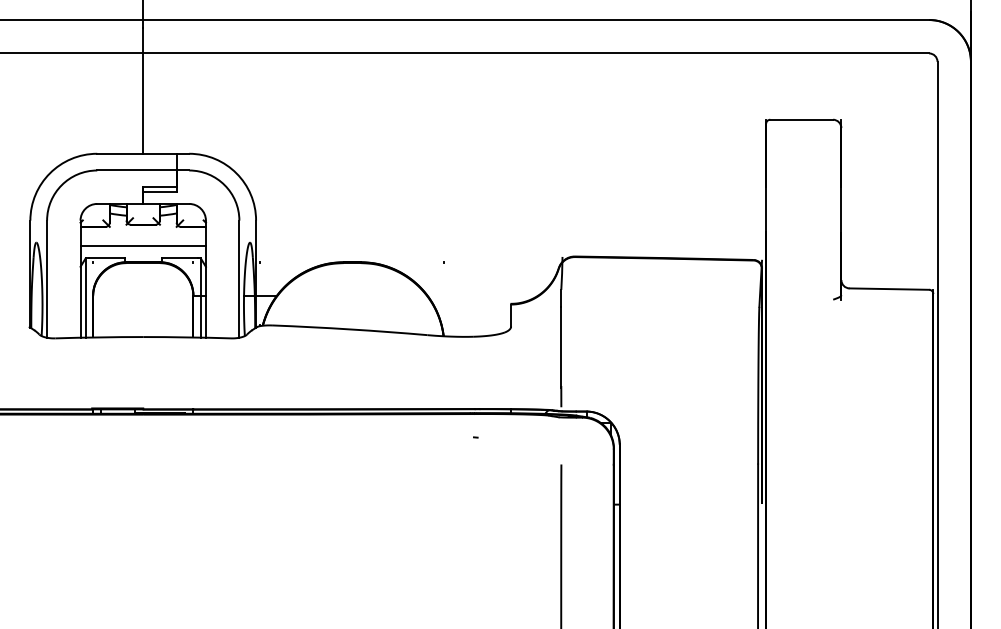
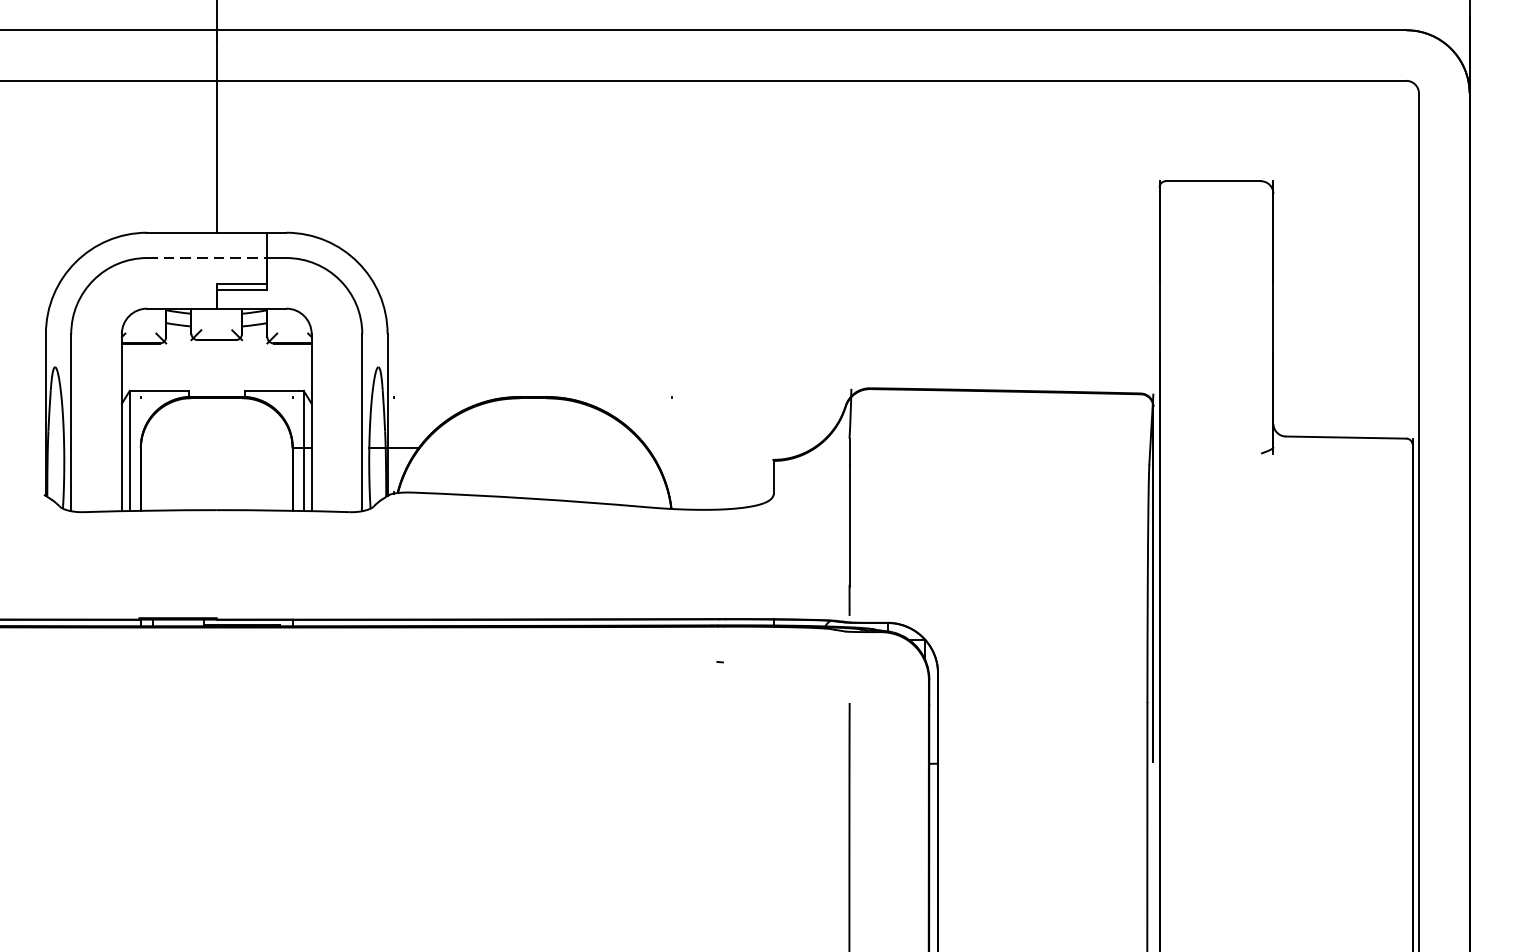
line: (136, 170) -> (206, 258), solid -> dashed
line: (142, 245) -> (215, 371), removed

